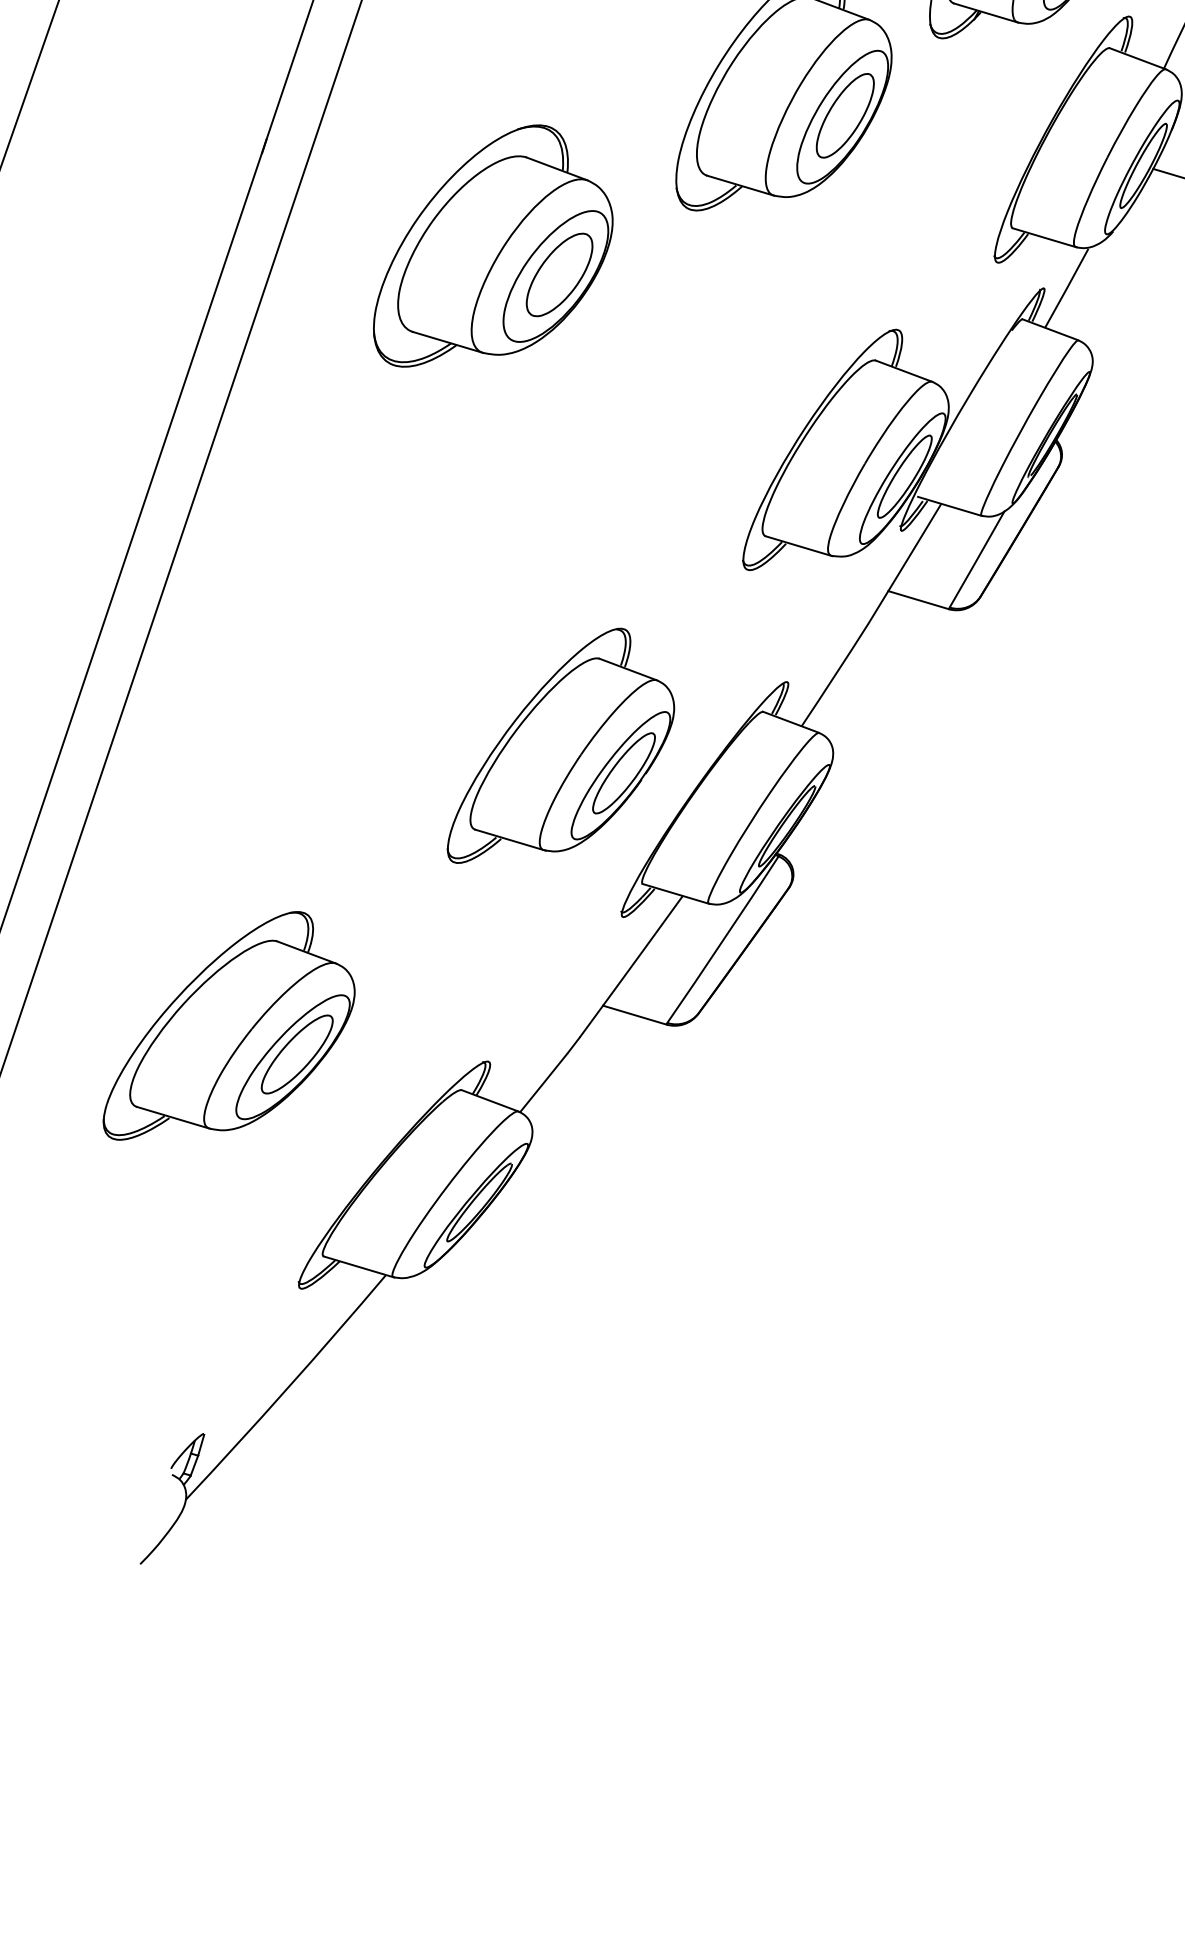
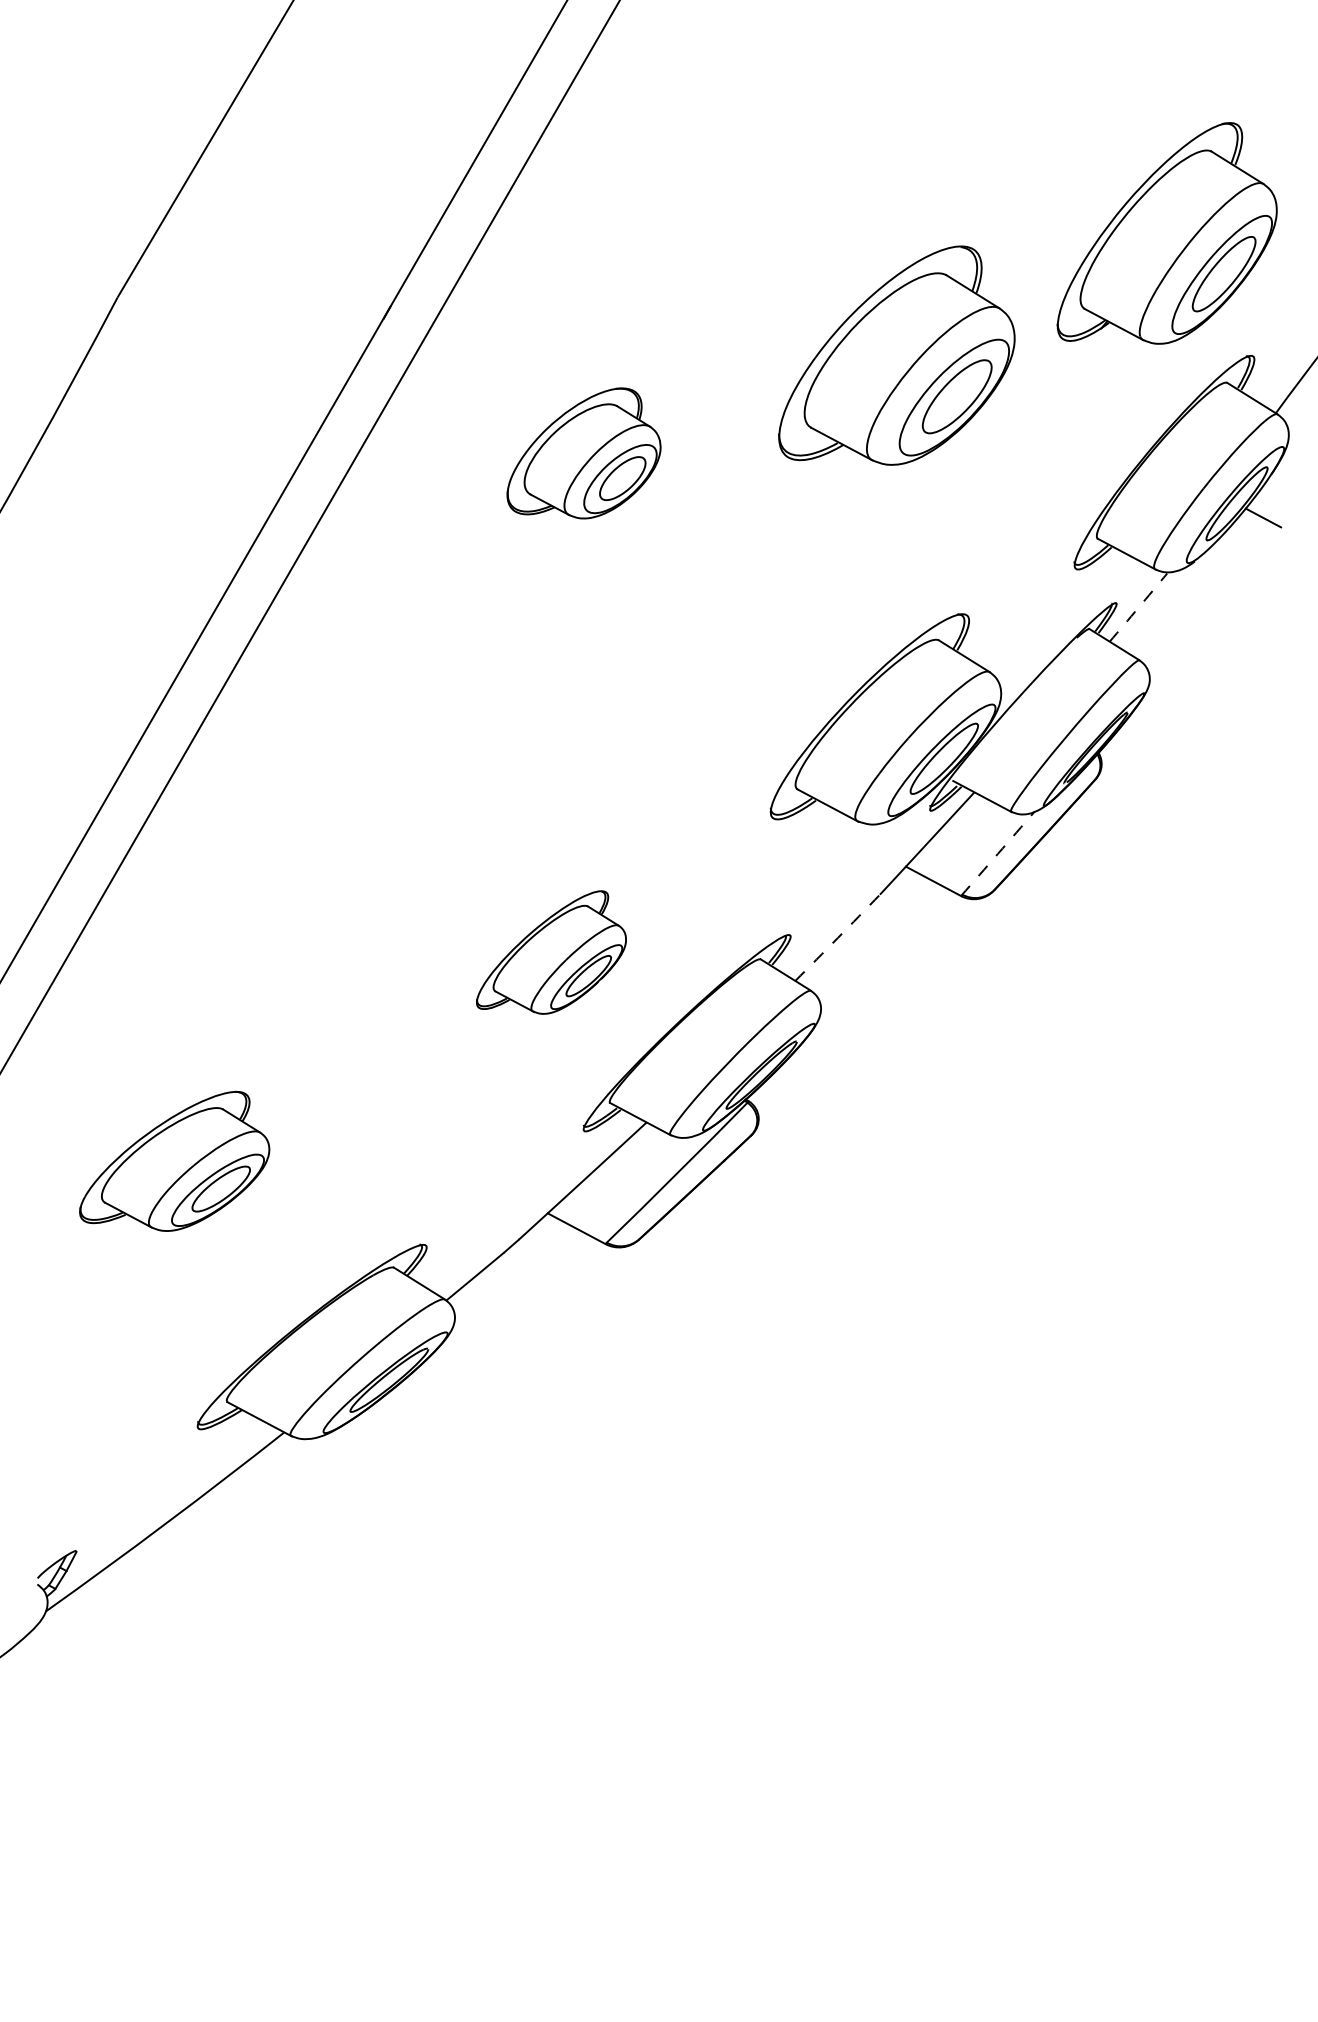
part: (486, 246) -> (583, 453), size x0.6
arc: (1066, 288) -> (1138, 607), solid -> dashed
arc: (976, 559) -> (997, 853), solid -> dashed
arc: (834, 674) -> (837, 937), solid -> dashed
part: (554, 746) -> (551, 952), size x0.6
part: (223, 1028) -> (174, 1161), size x0.7

